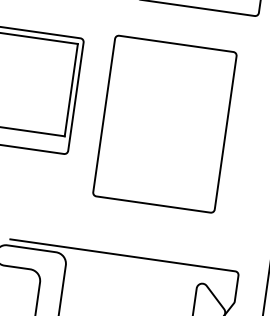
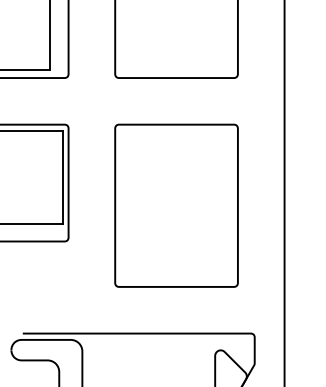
part: (164, 123) -> (176, 205), moved

